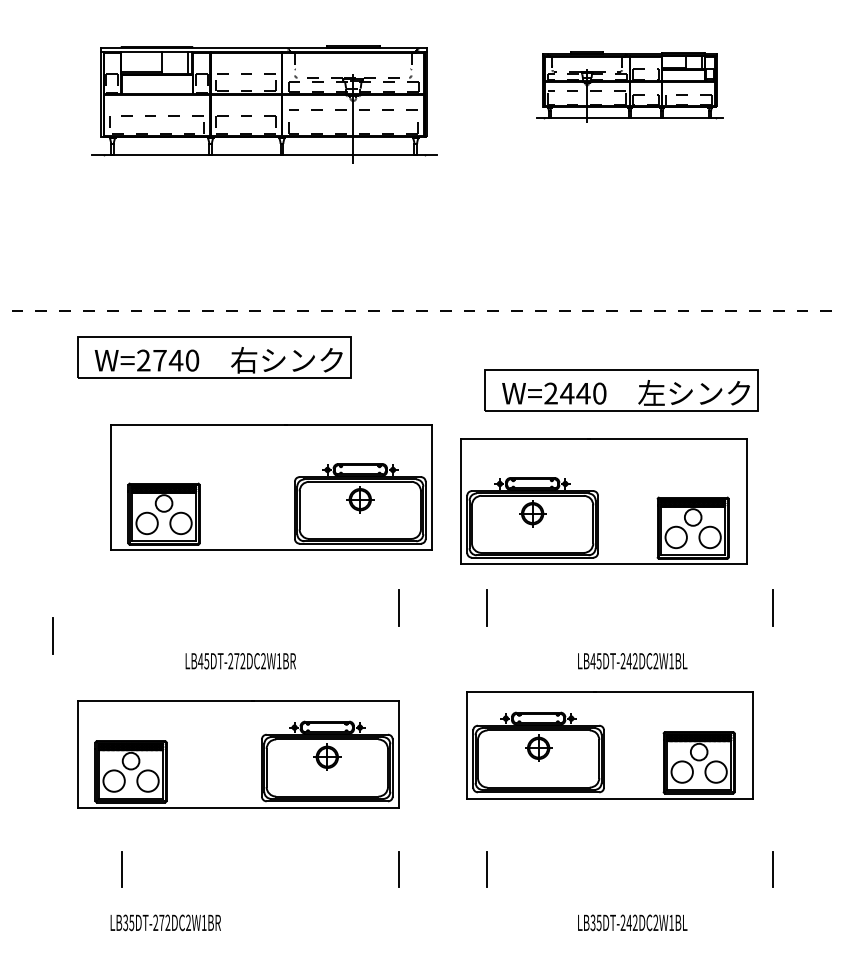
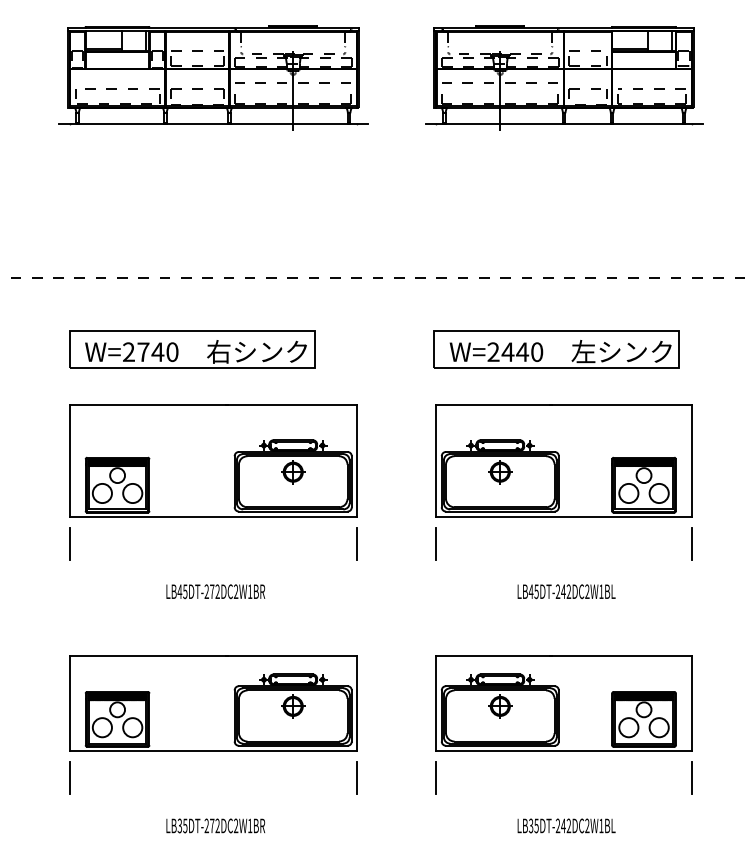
part: (629, 87) -> (563, 78), size x1.67
part: (264, 104) -> (213, 78), moved
part: (214, 357) -> (192, 349), moved
part: (271, 487) -> (213, 461), moved
part: (603, 501) -> (563, 461), moved
line: (52, 635) -> (69, 543), moved
part: (609, 745) -> (563, 703), moved
part: (238, 754) -> (213, 703), moved
line: (121, 869) -> (69, 778), moved
text: (165, 922) -> (215, 825), moved

